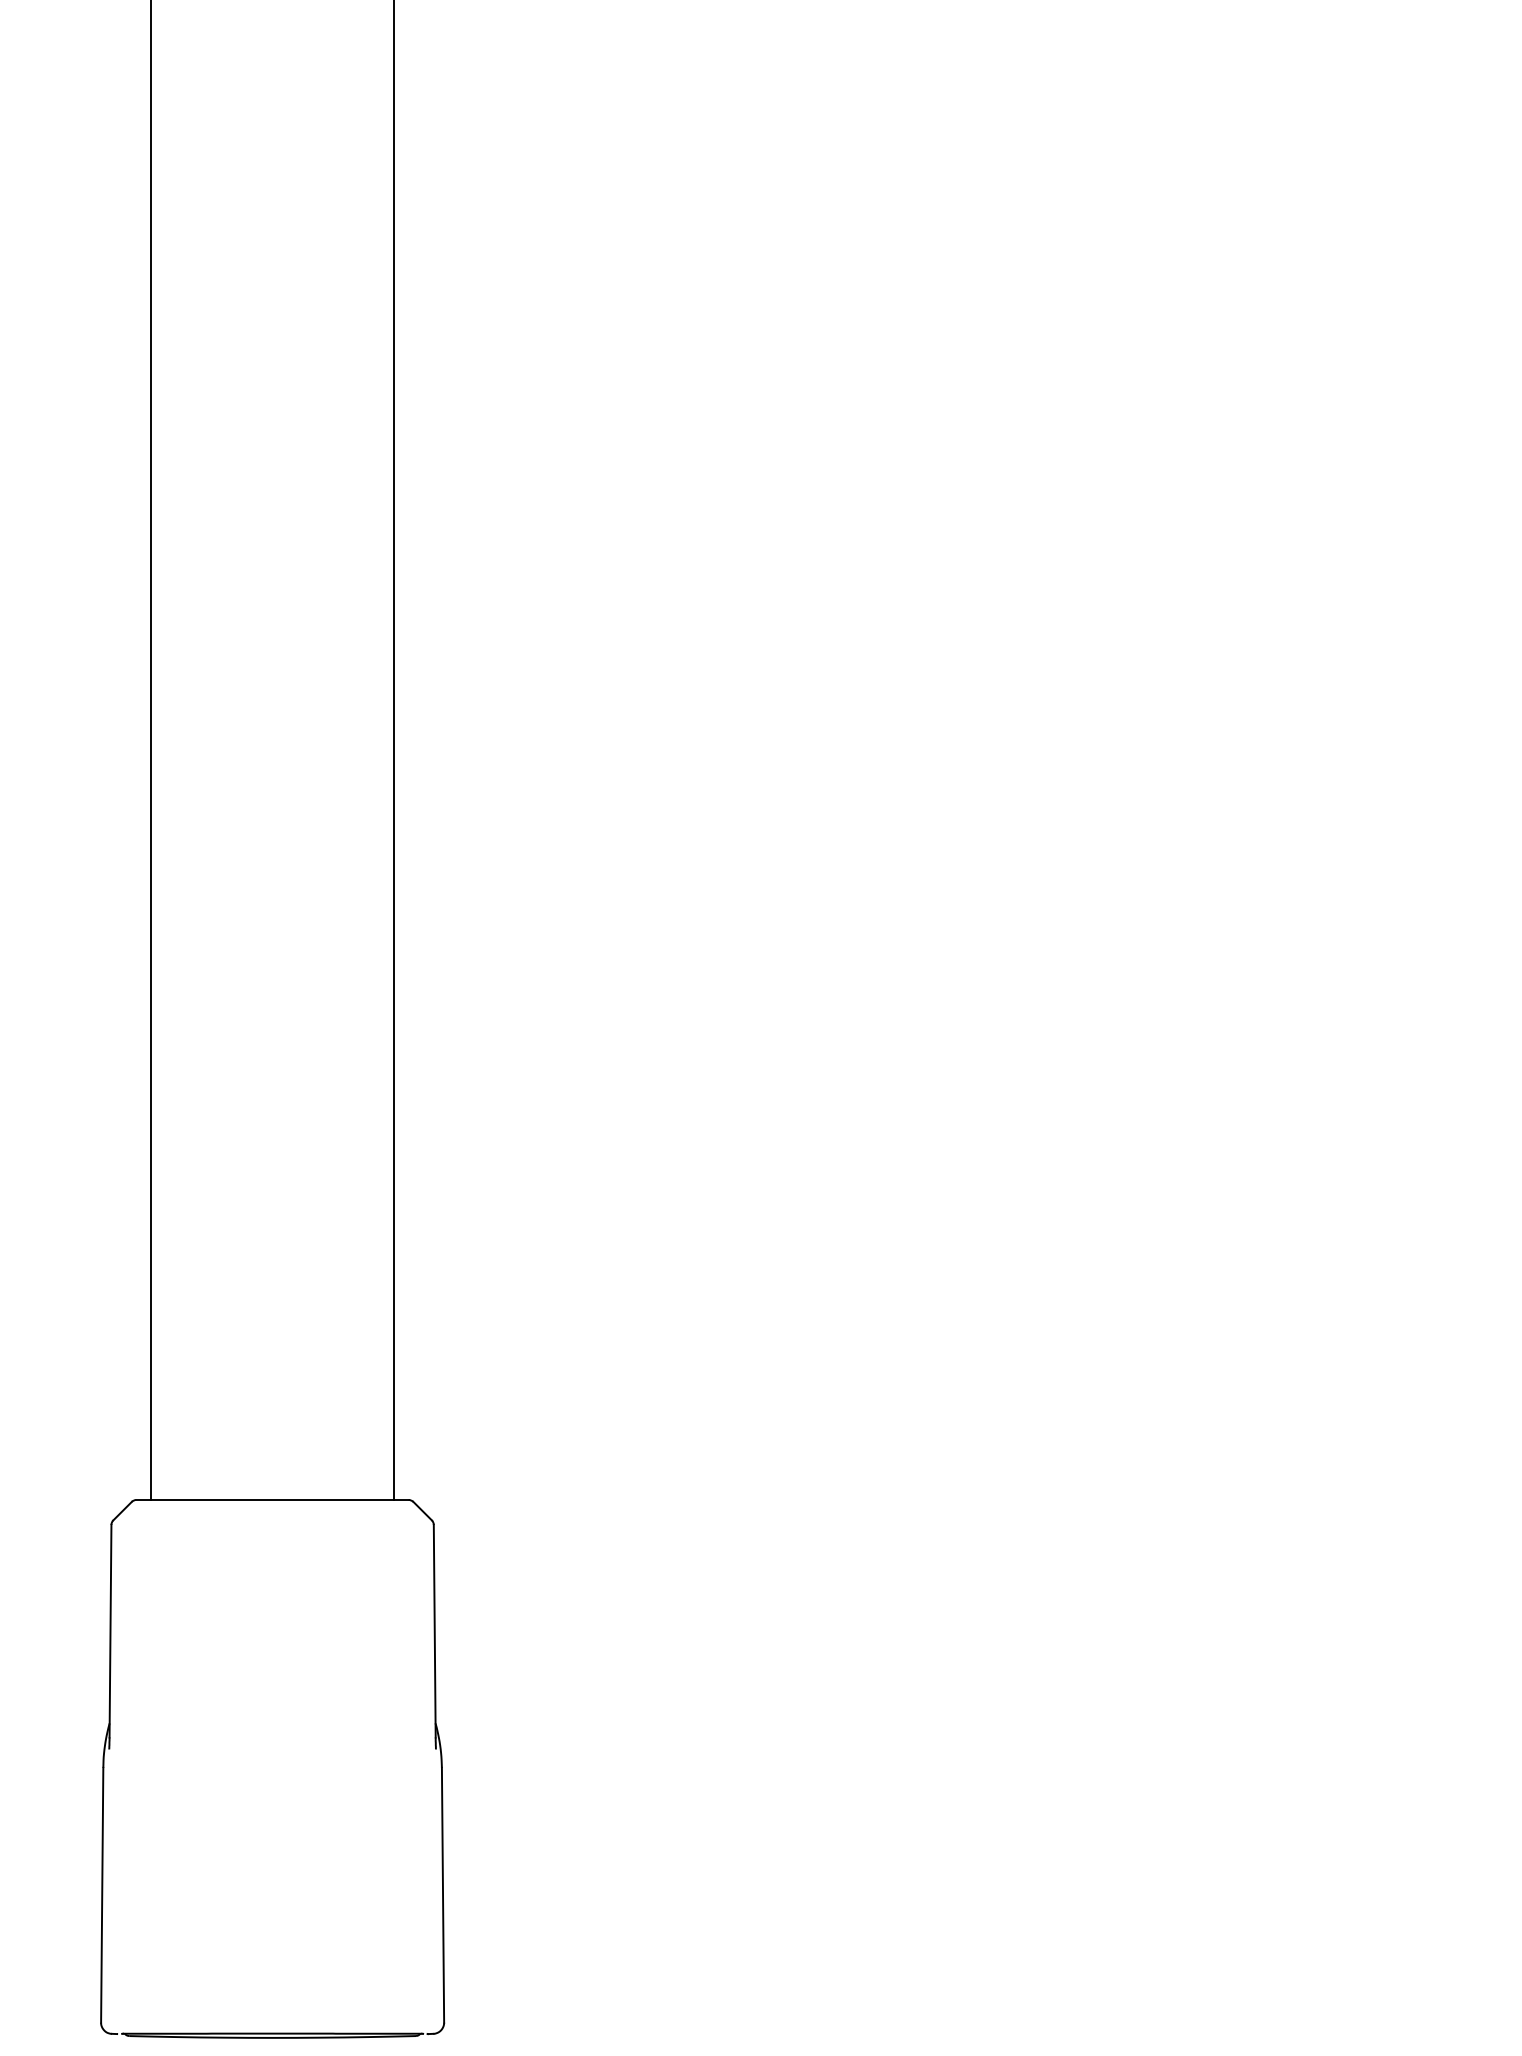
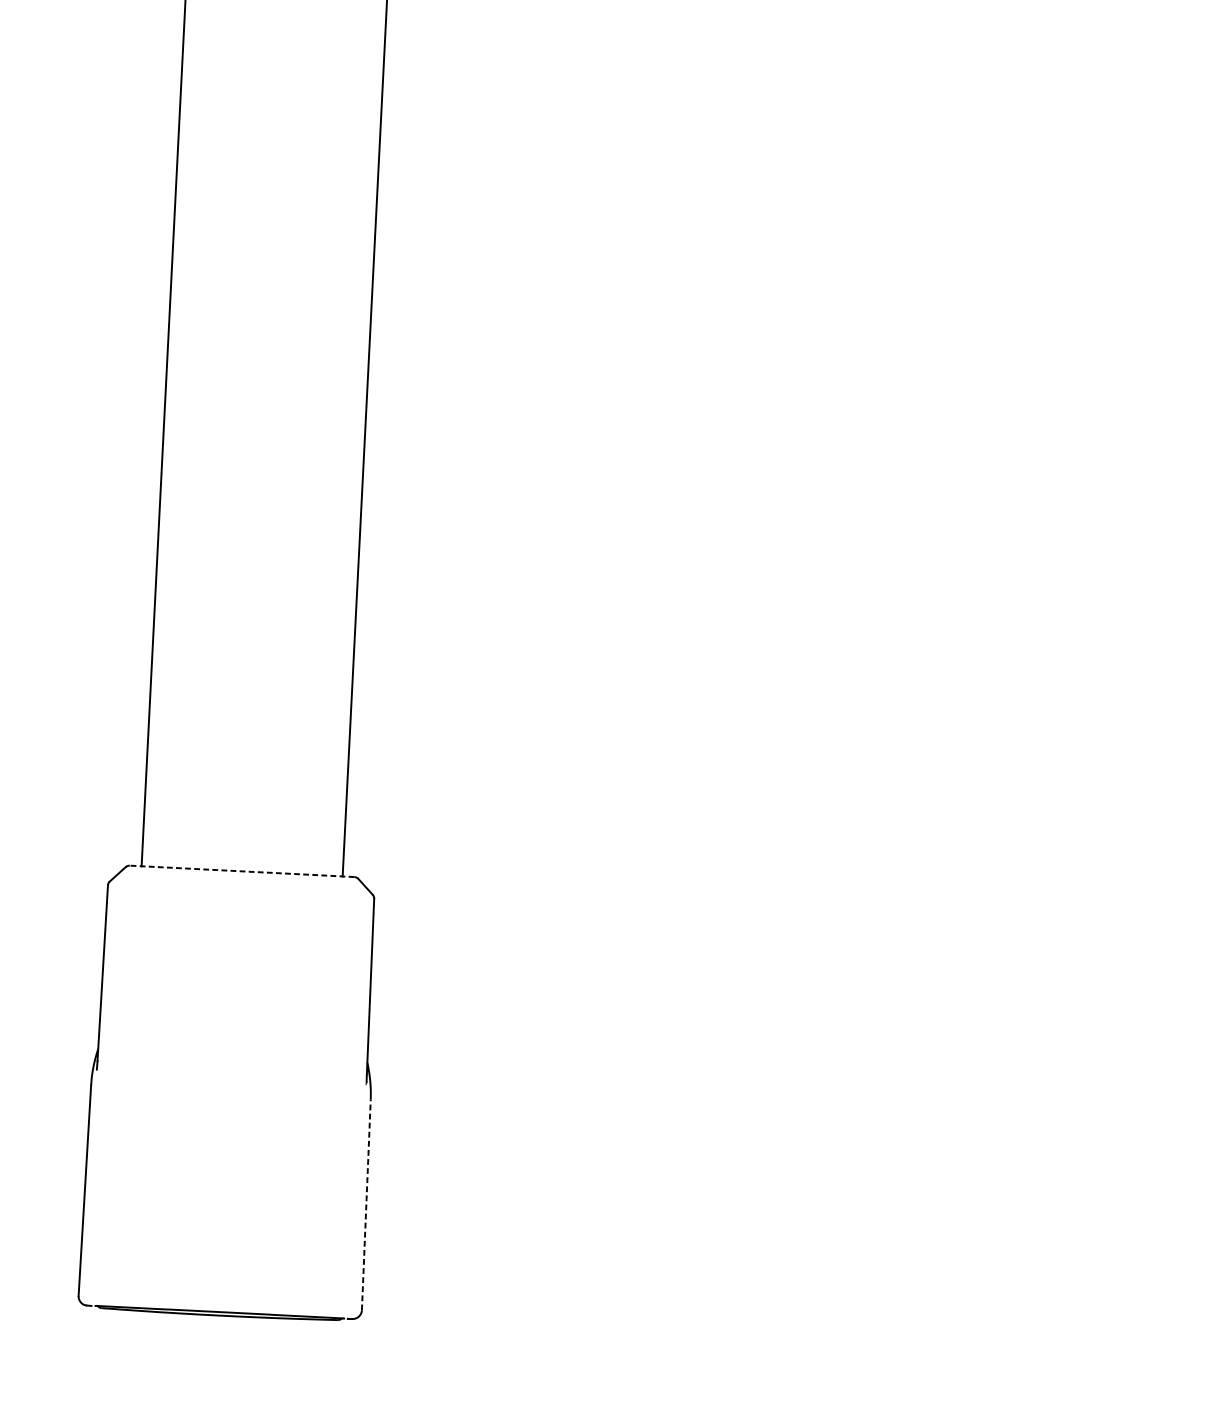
line: (272, 1499) -> (242, 870), solid -> dashed
line: (443, 1894) -> (366, 1204), solid -> dashed

